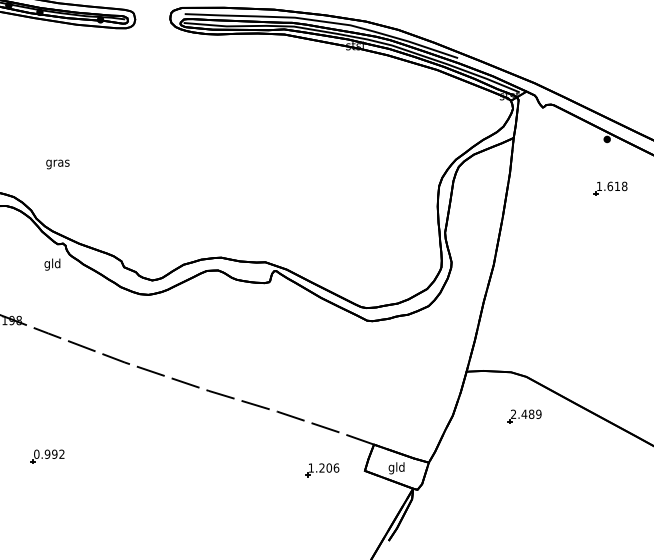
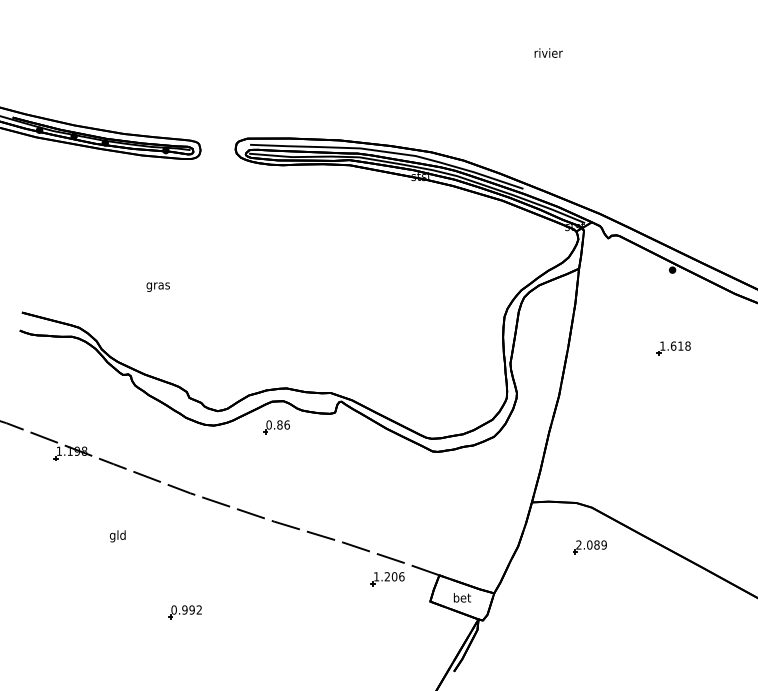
text: (57, 163) -> (157, 286), moved
part: (610, 188) -> (673, 348), moved
text: (52, 264) -> (117, 536), moved
part: (211, 296) -> (276, 427), added
text: (524, 413) -> (589, 544), 2.489 -> 2.089
part: (47, 456) -> (184, 612), moved
text: (397, 468) -> (462, 599), gld -> bet
part: (322, 470) -> (387, 579), moved

